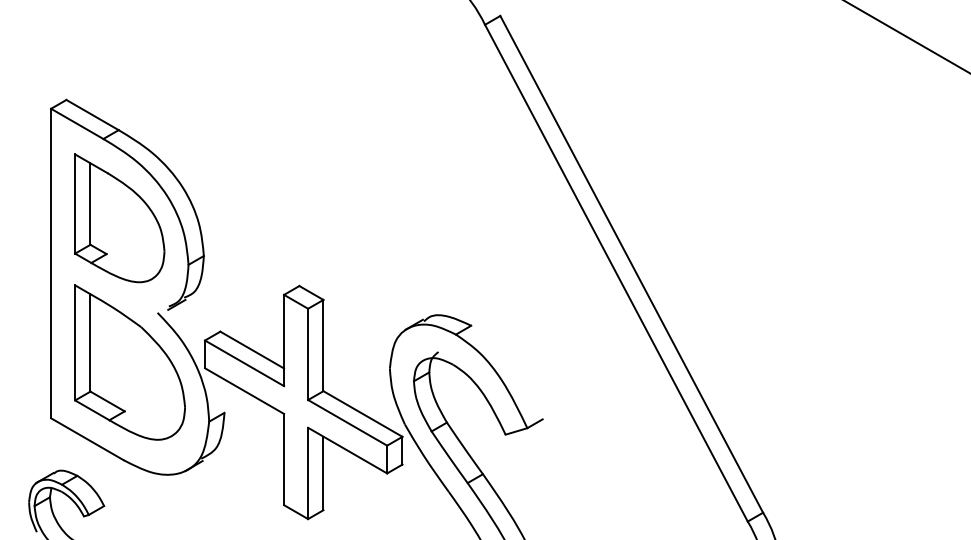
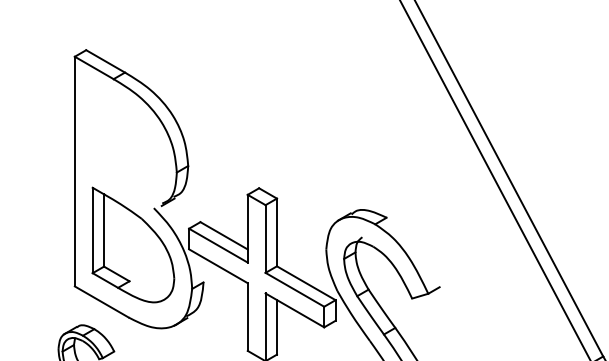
part: (119, 218) -> (125, 138), removed

